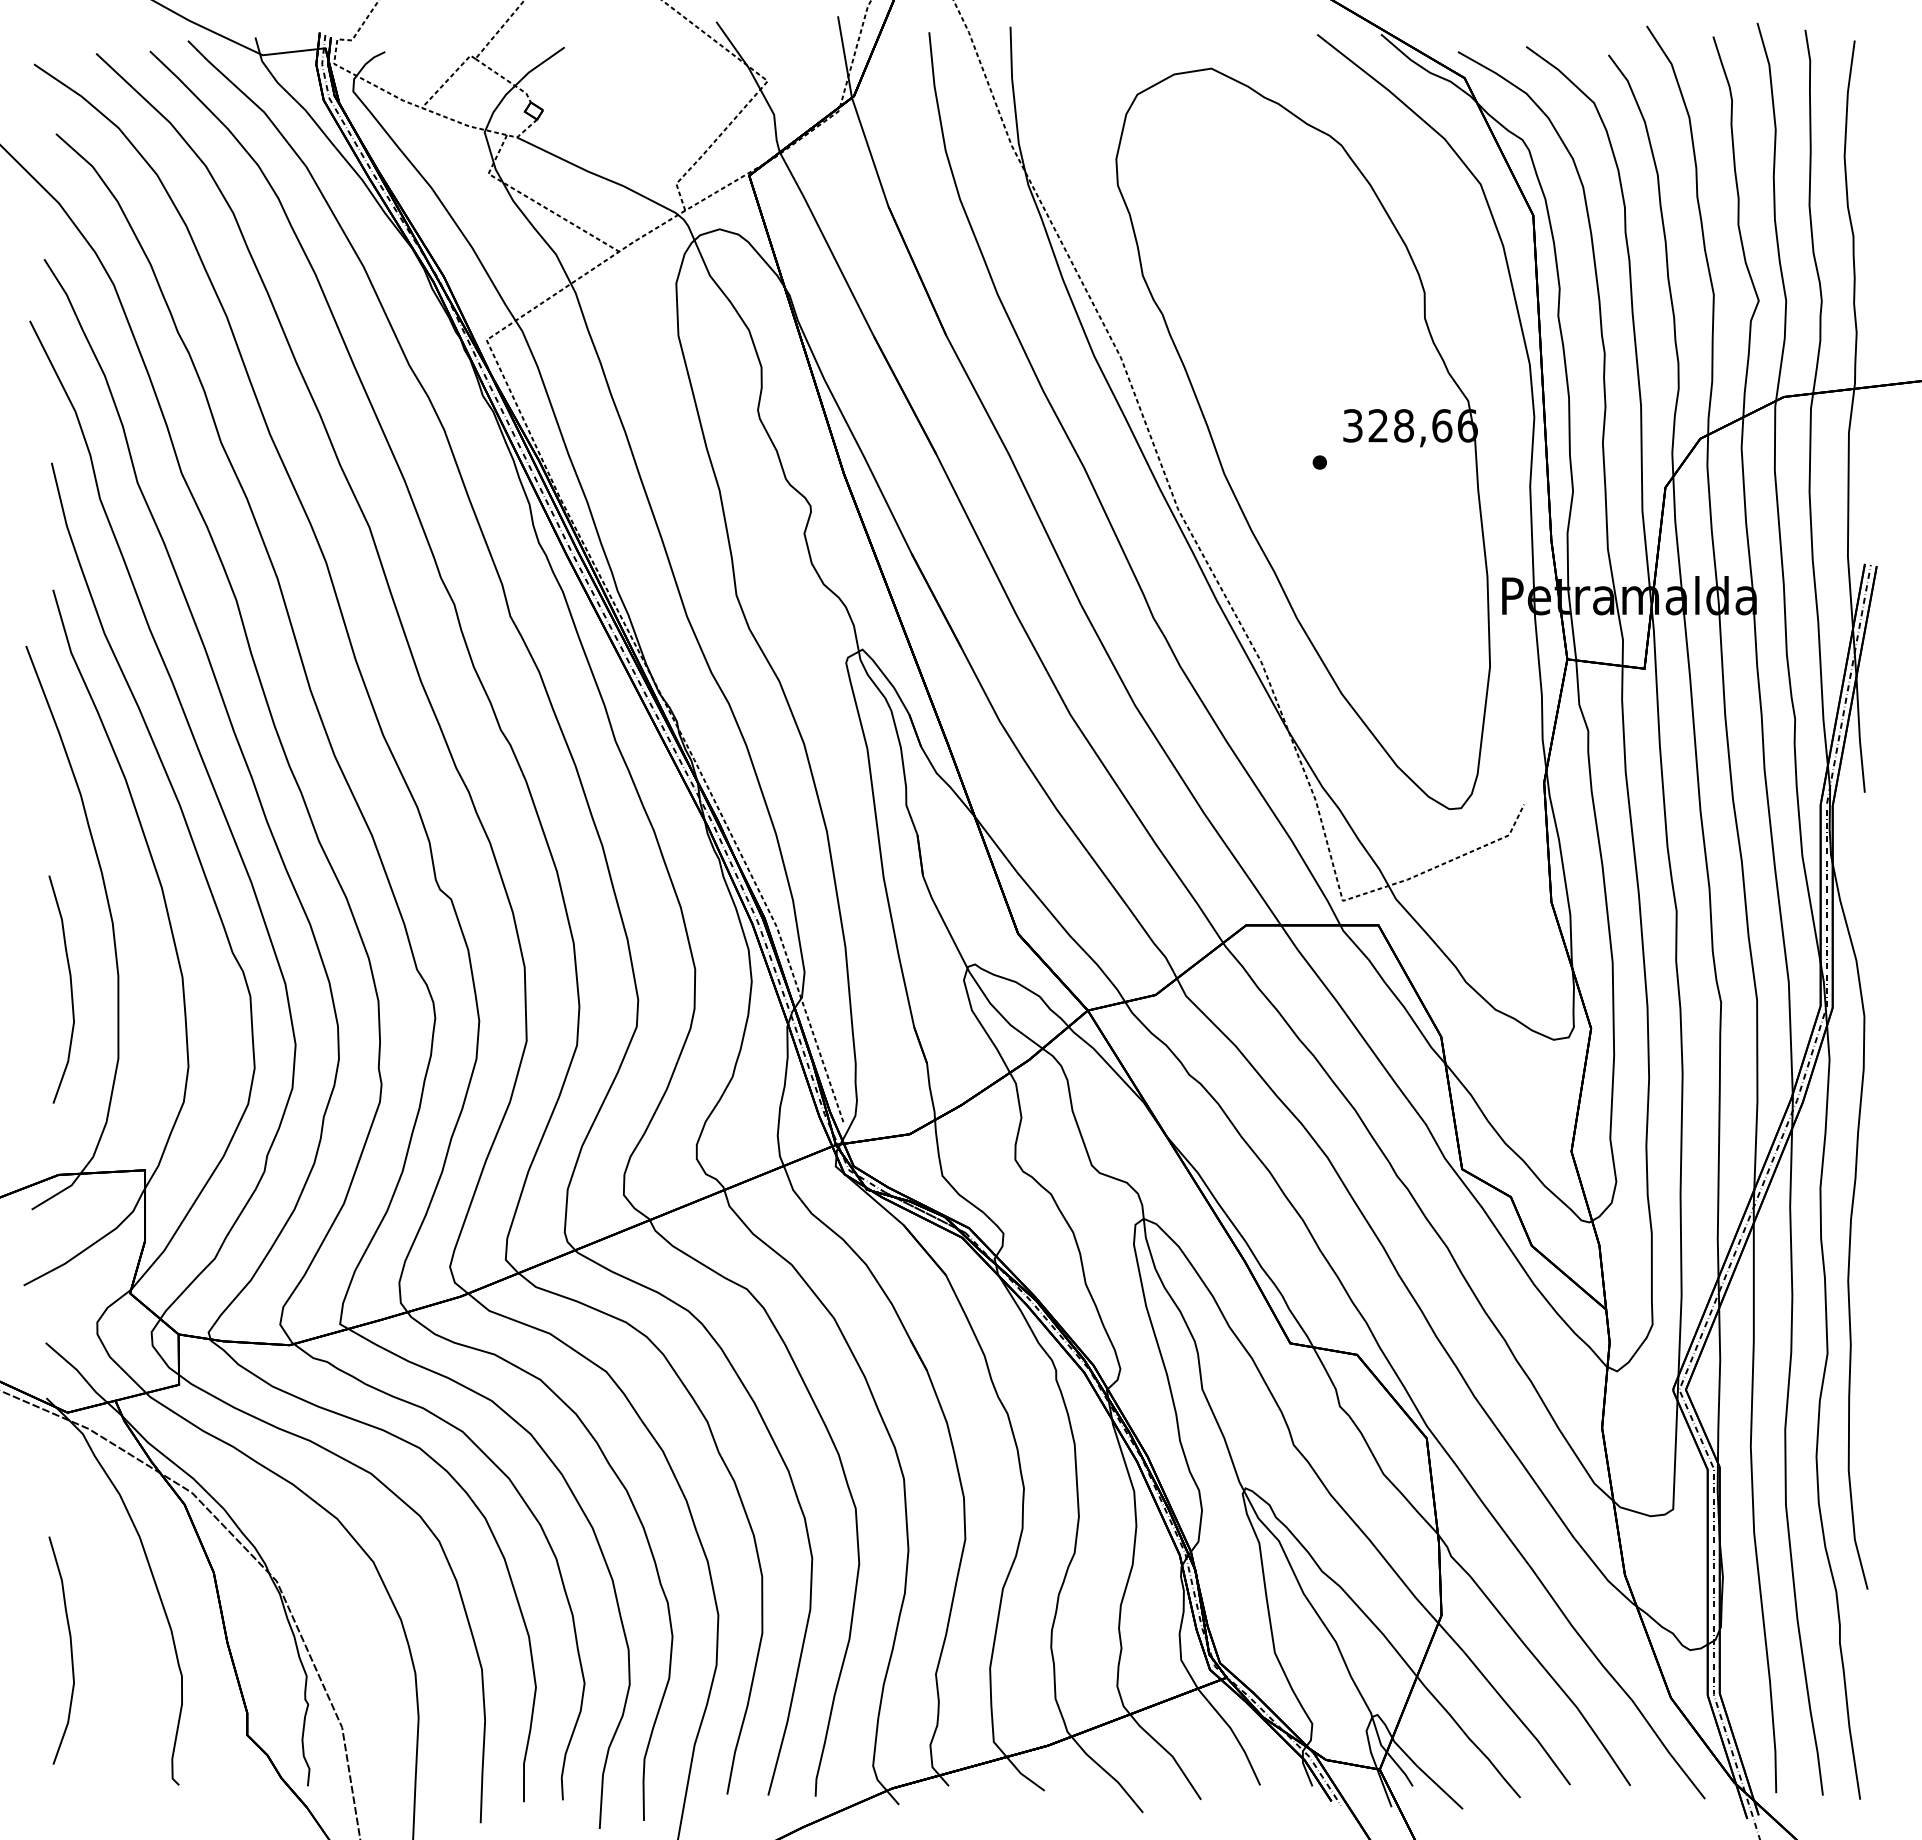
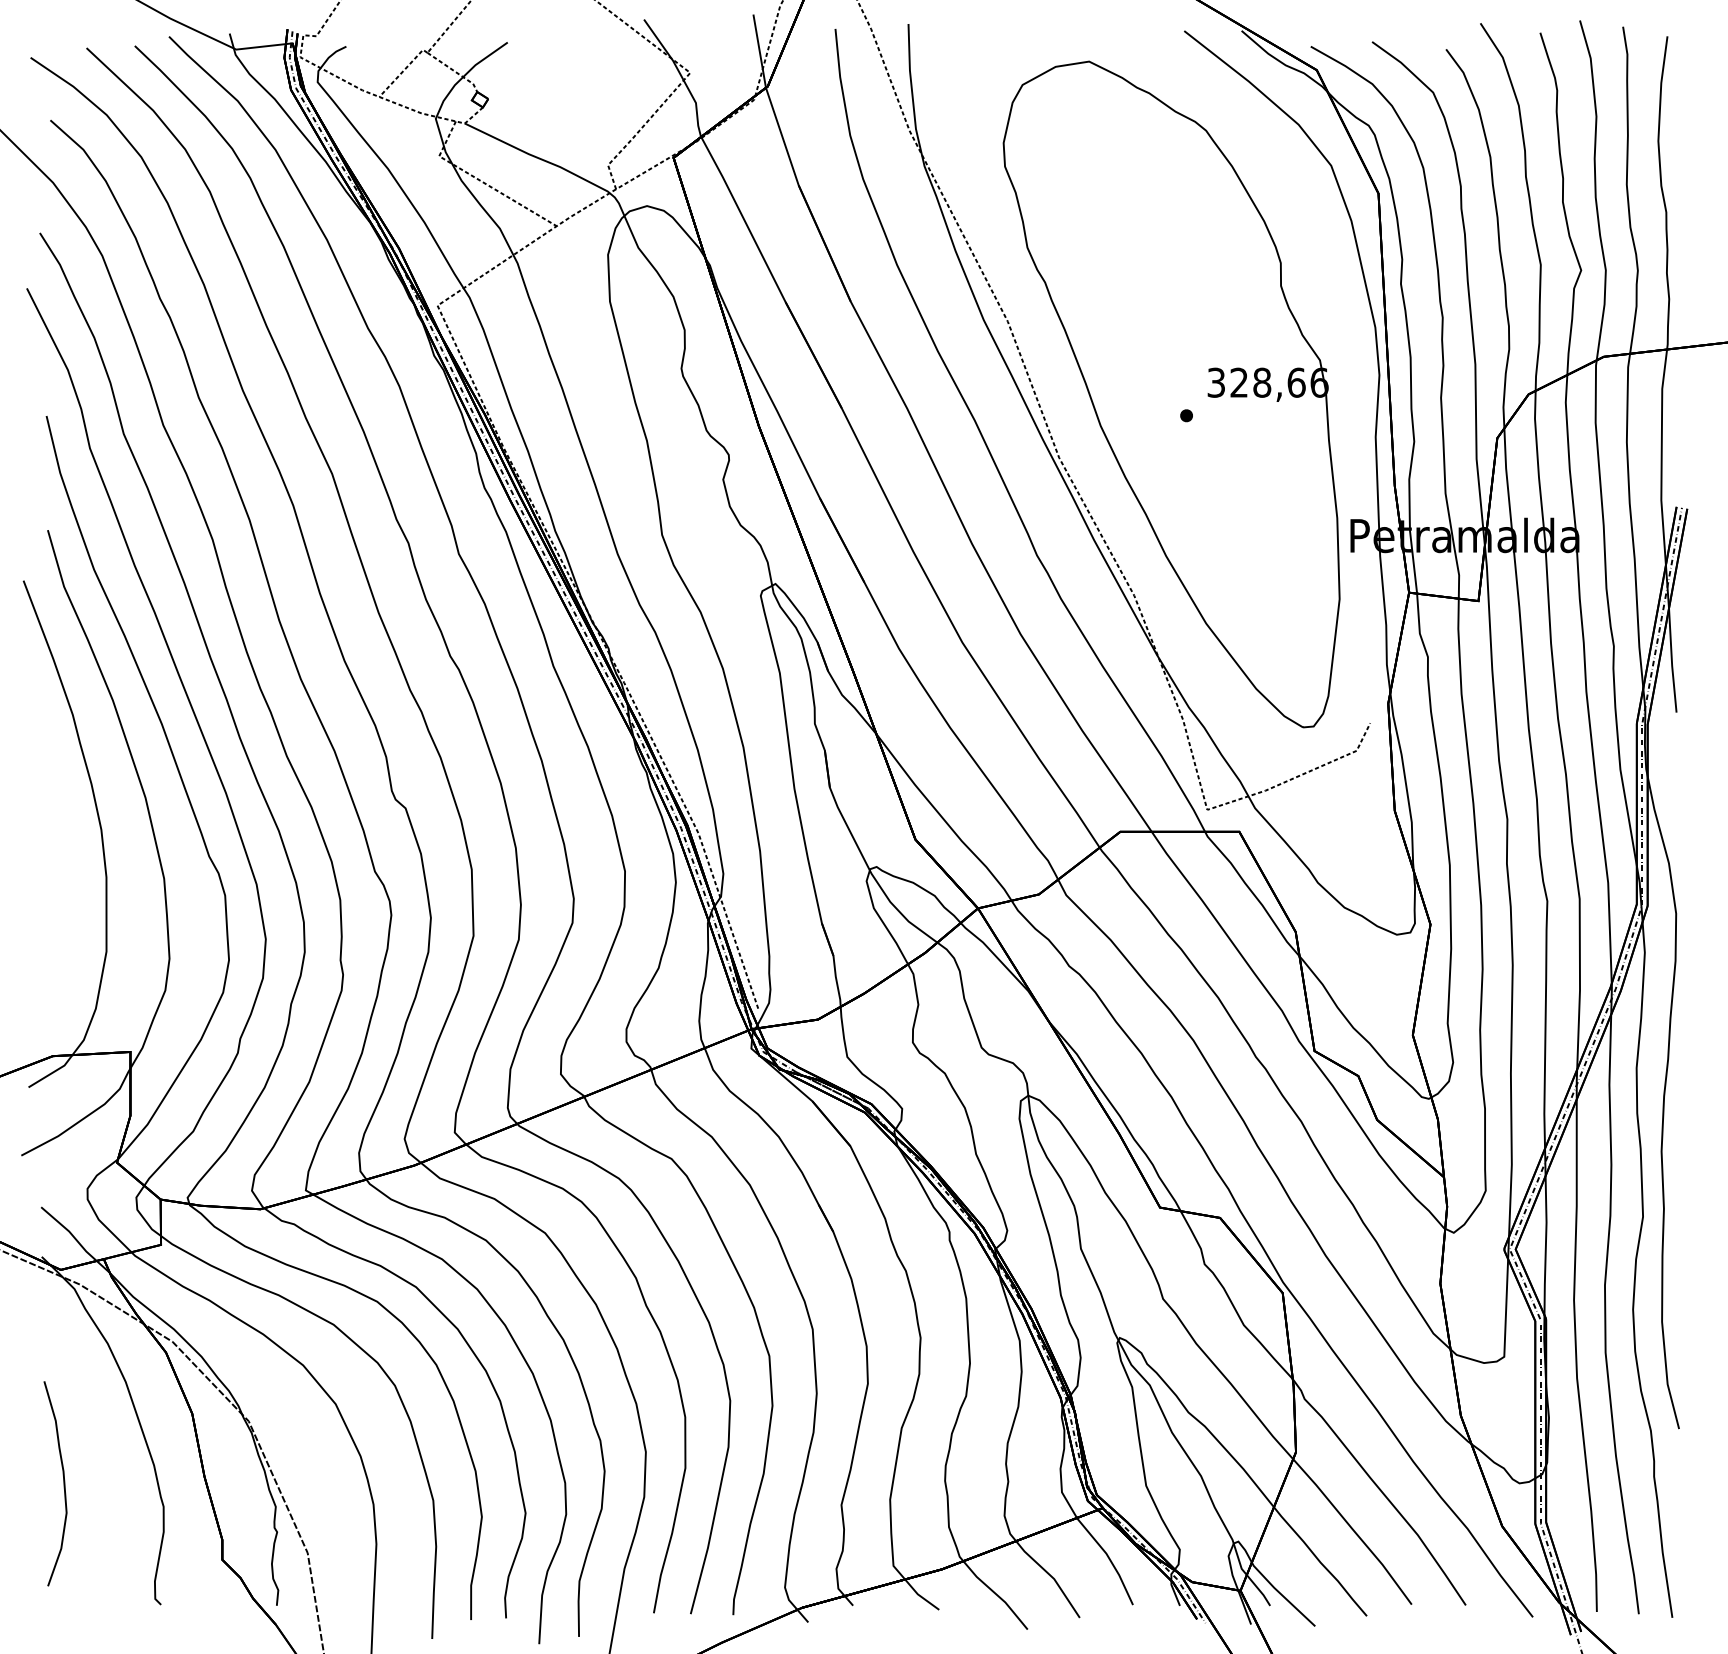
curve: (70, 989) -> (63, 889), removed

